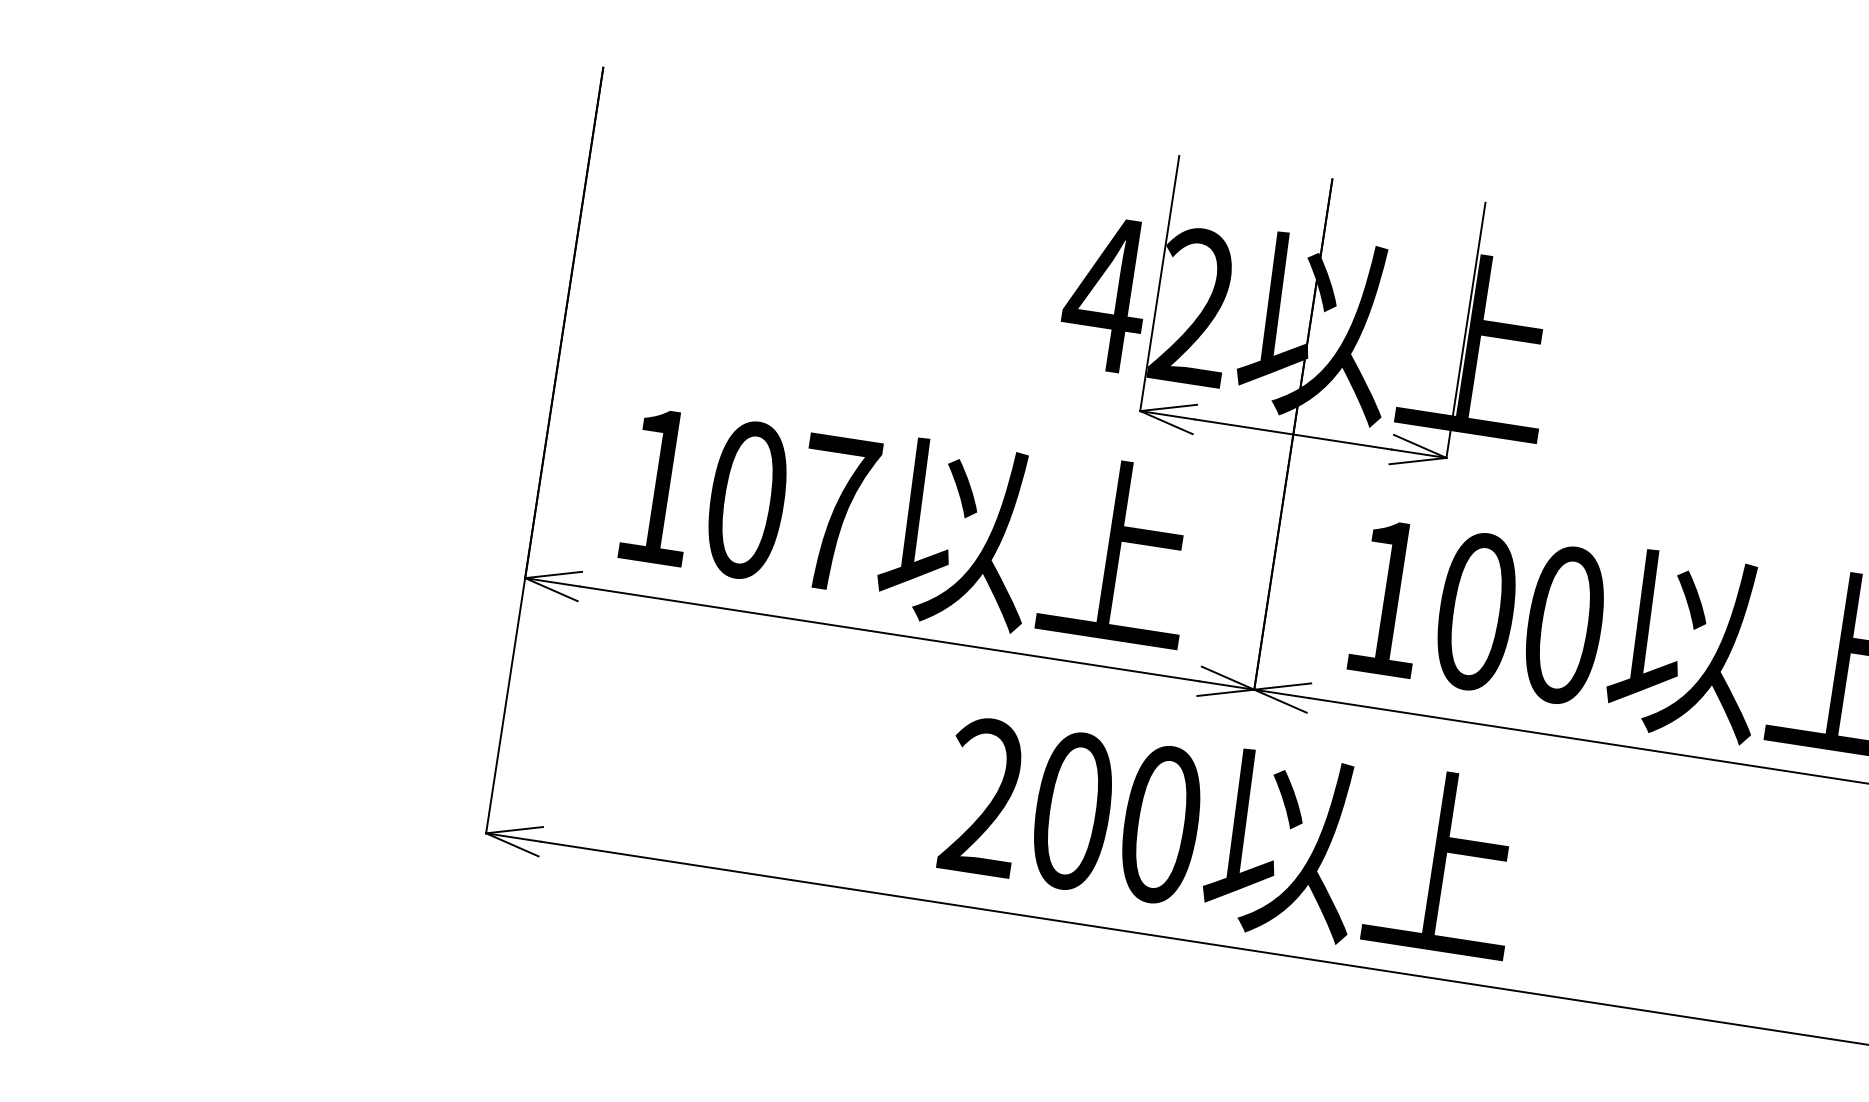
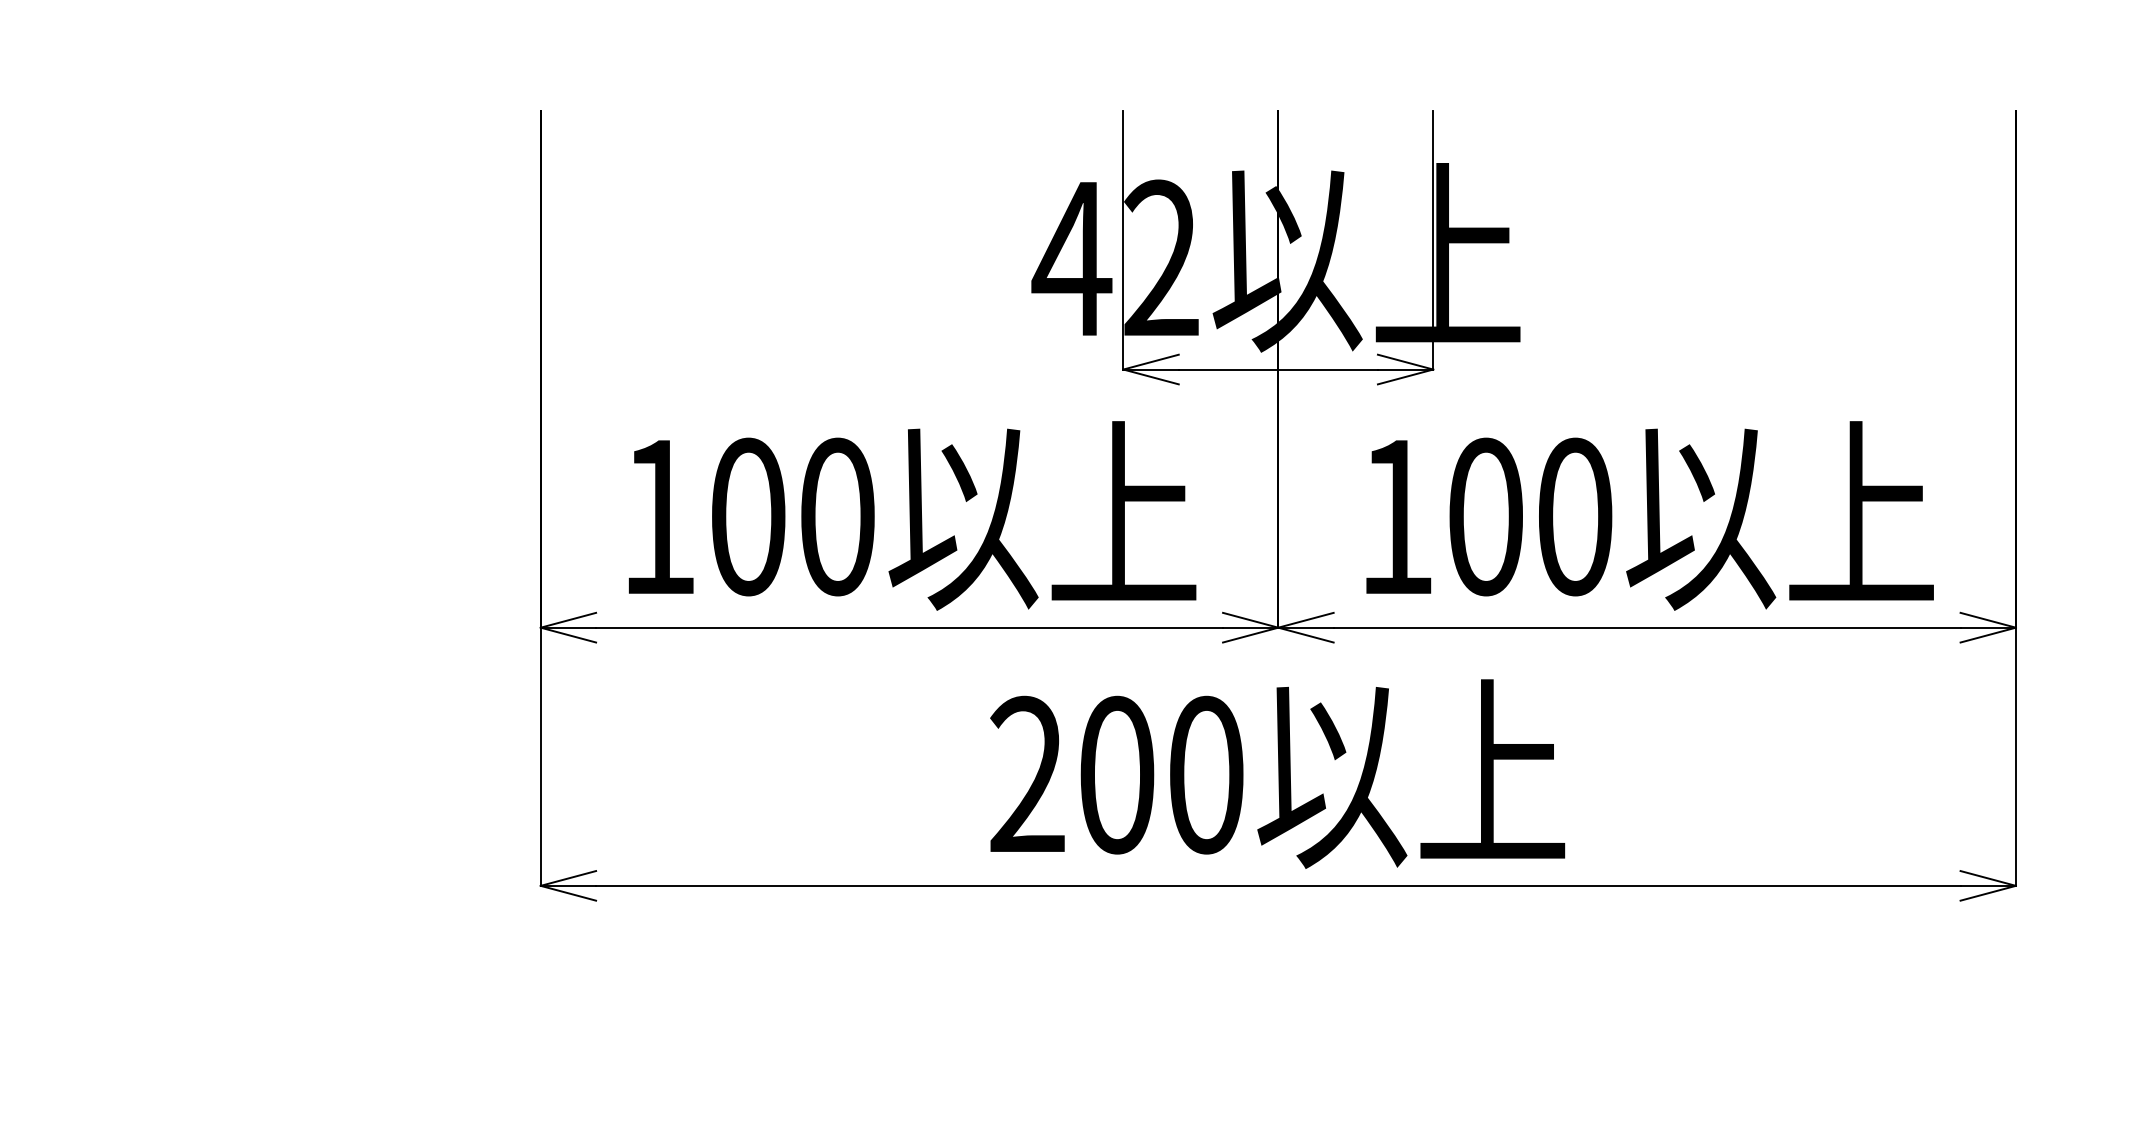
text: (835, 513) -> (837, 516), 107 -> 100

